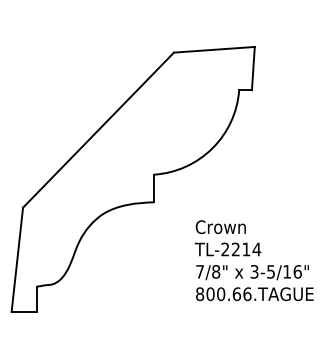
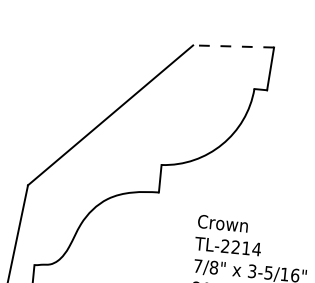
line: (213, 49) -> (232, 46), solid -> dashed

